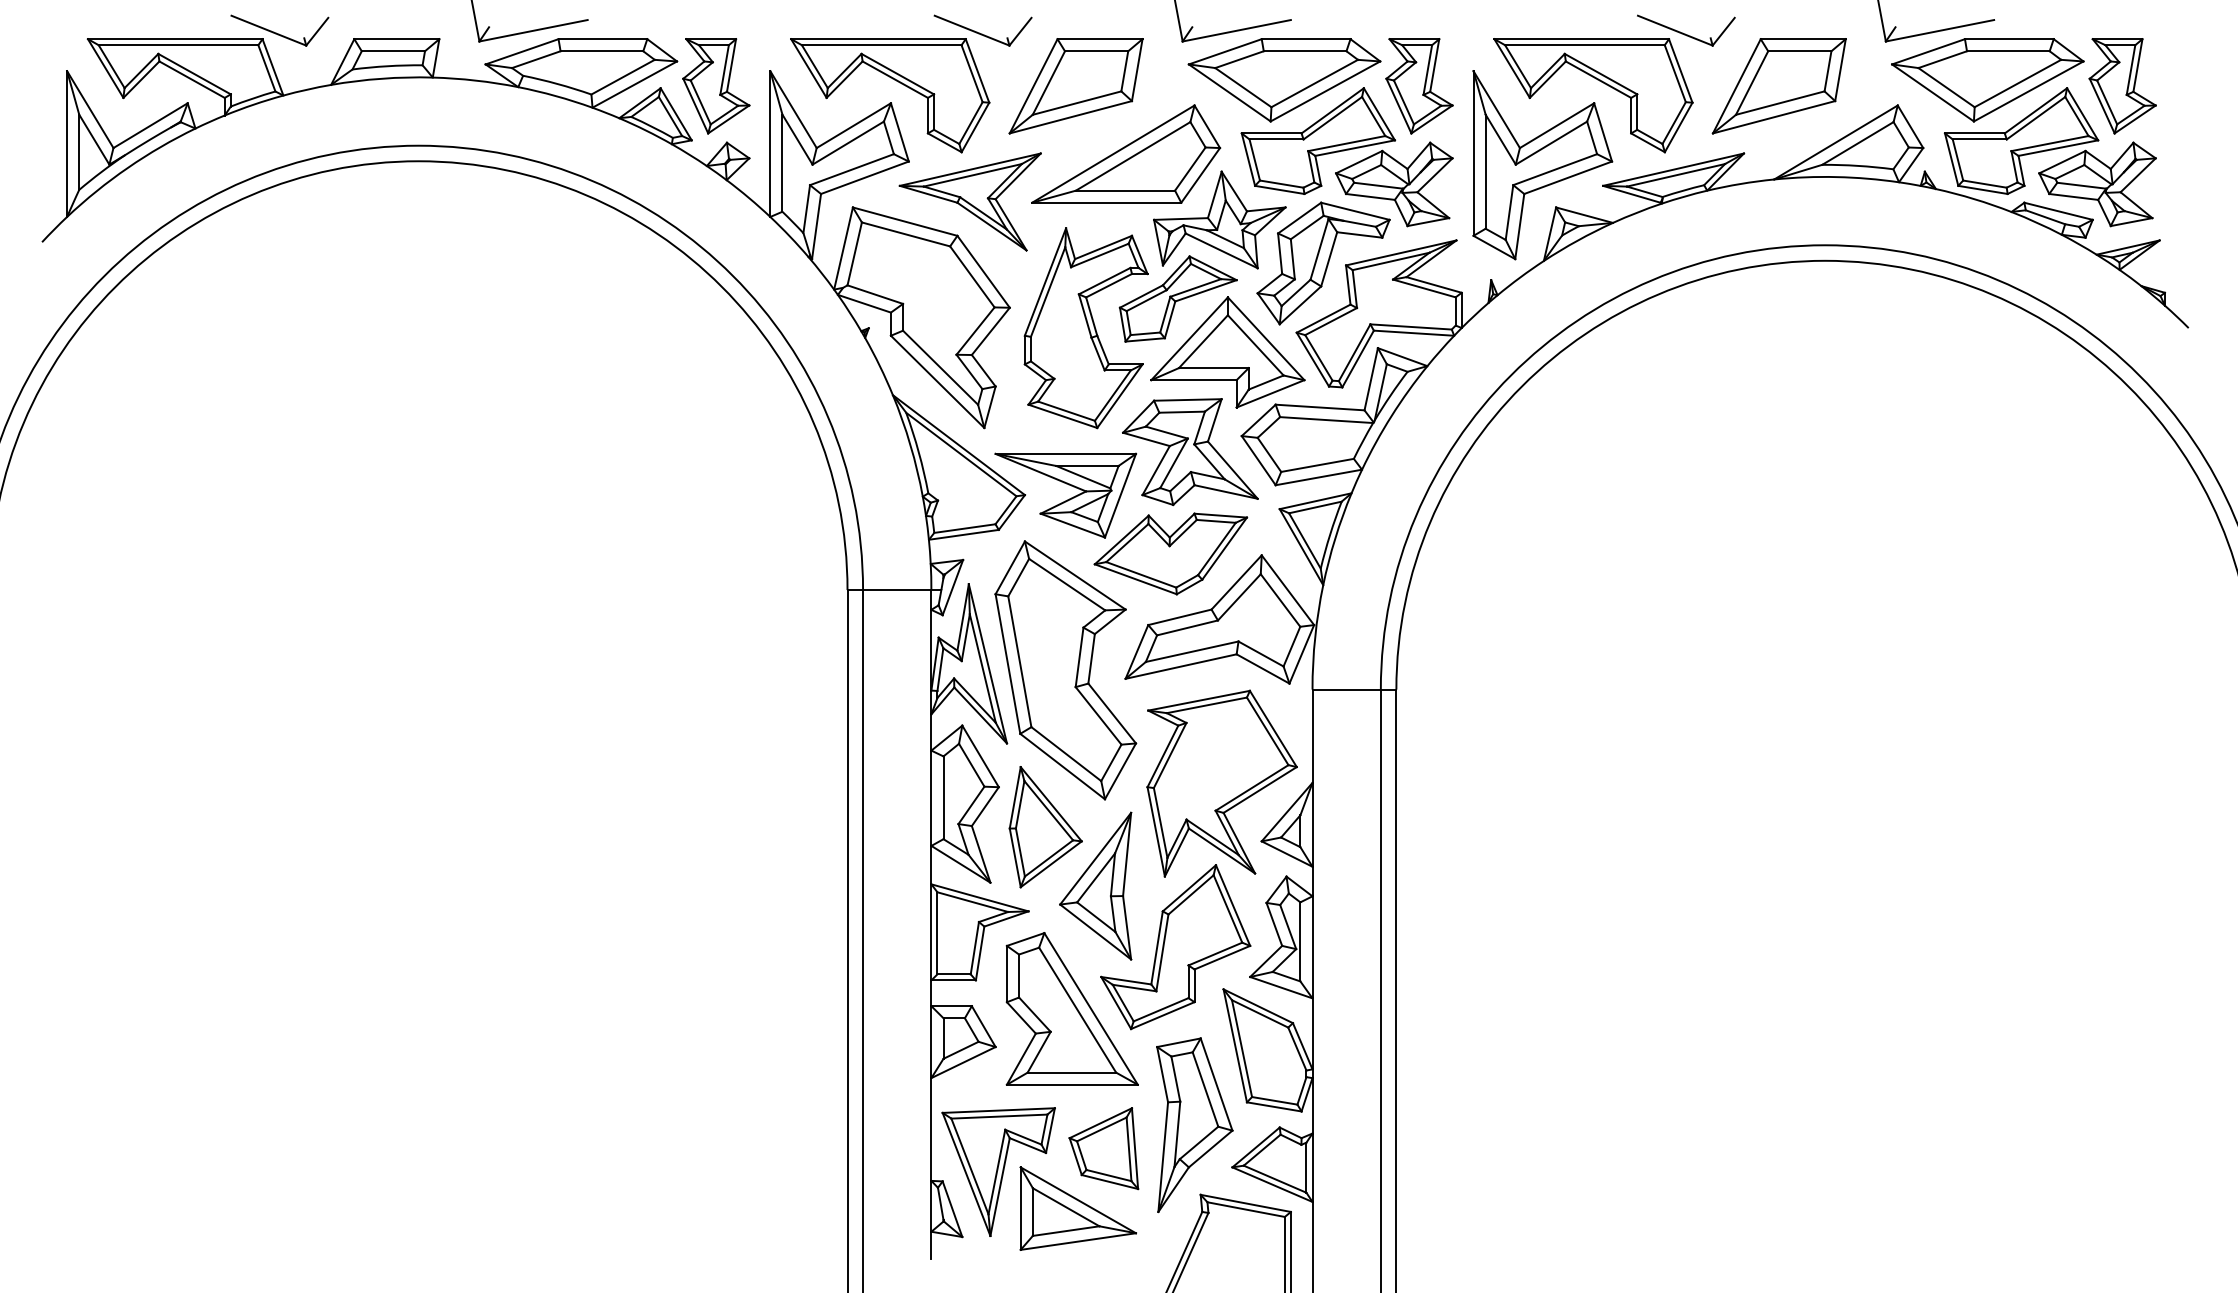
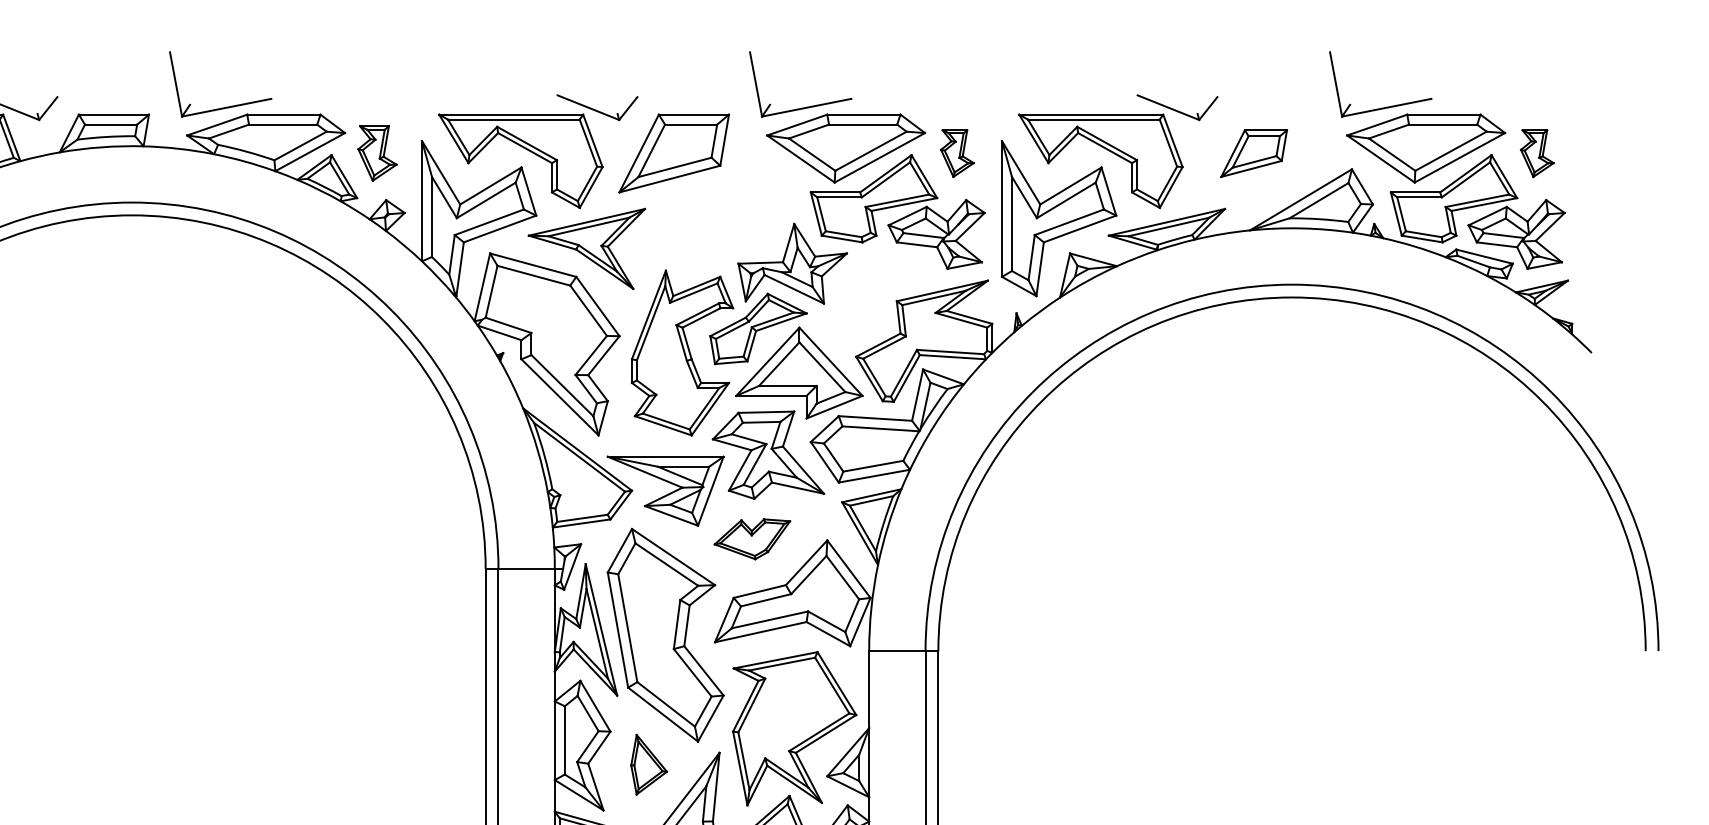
part: (716, 86) -> (377, 153), size x0.7
part: (1419, 86) -> (957, 153), size x0.6
part: (1778, 86) -> (1253, 153), size x0.6
part: (2122, 86) -> (1537, 153), size x0.6
part: (1126, 153) -> (715, 208), removed
part: (1323, 263) -> (878, 299), removed
part: (1170, 553) -> (752, 538), size x0.6
part: (1045, 827) -> (648, 764), size x0.6

